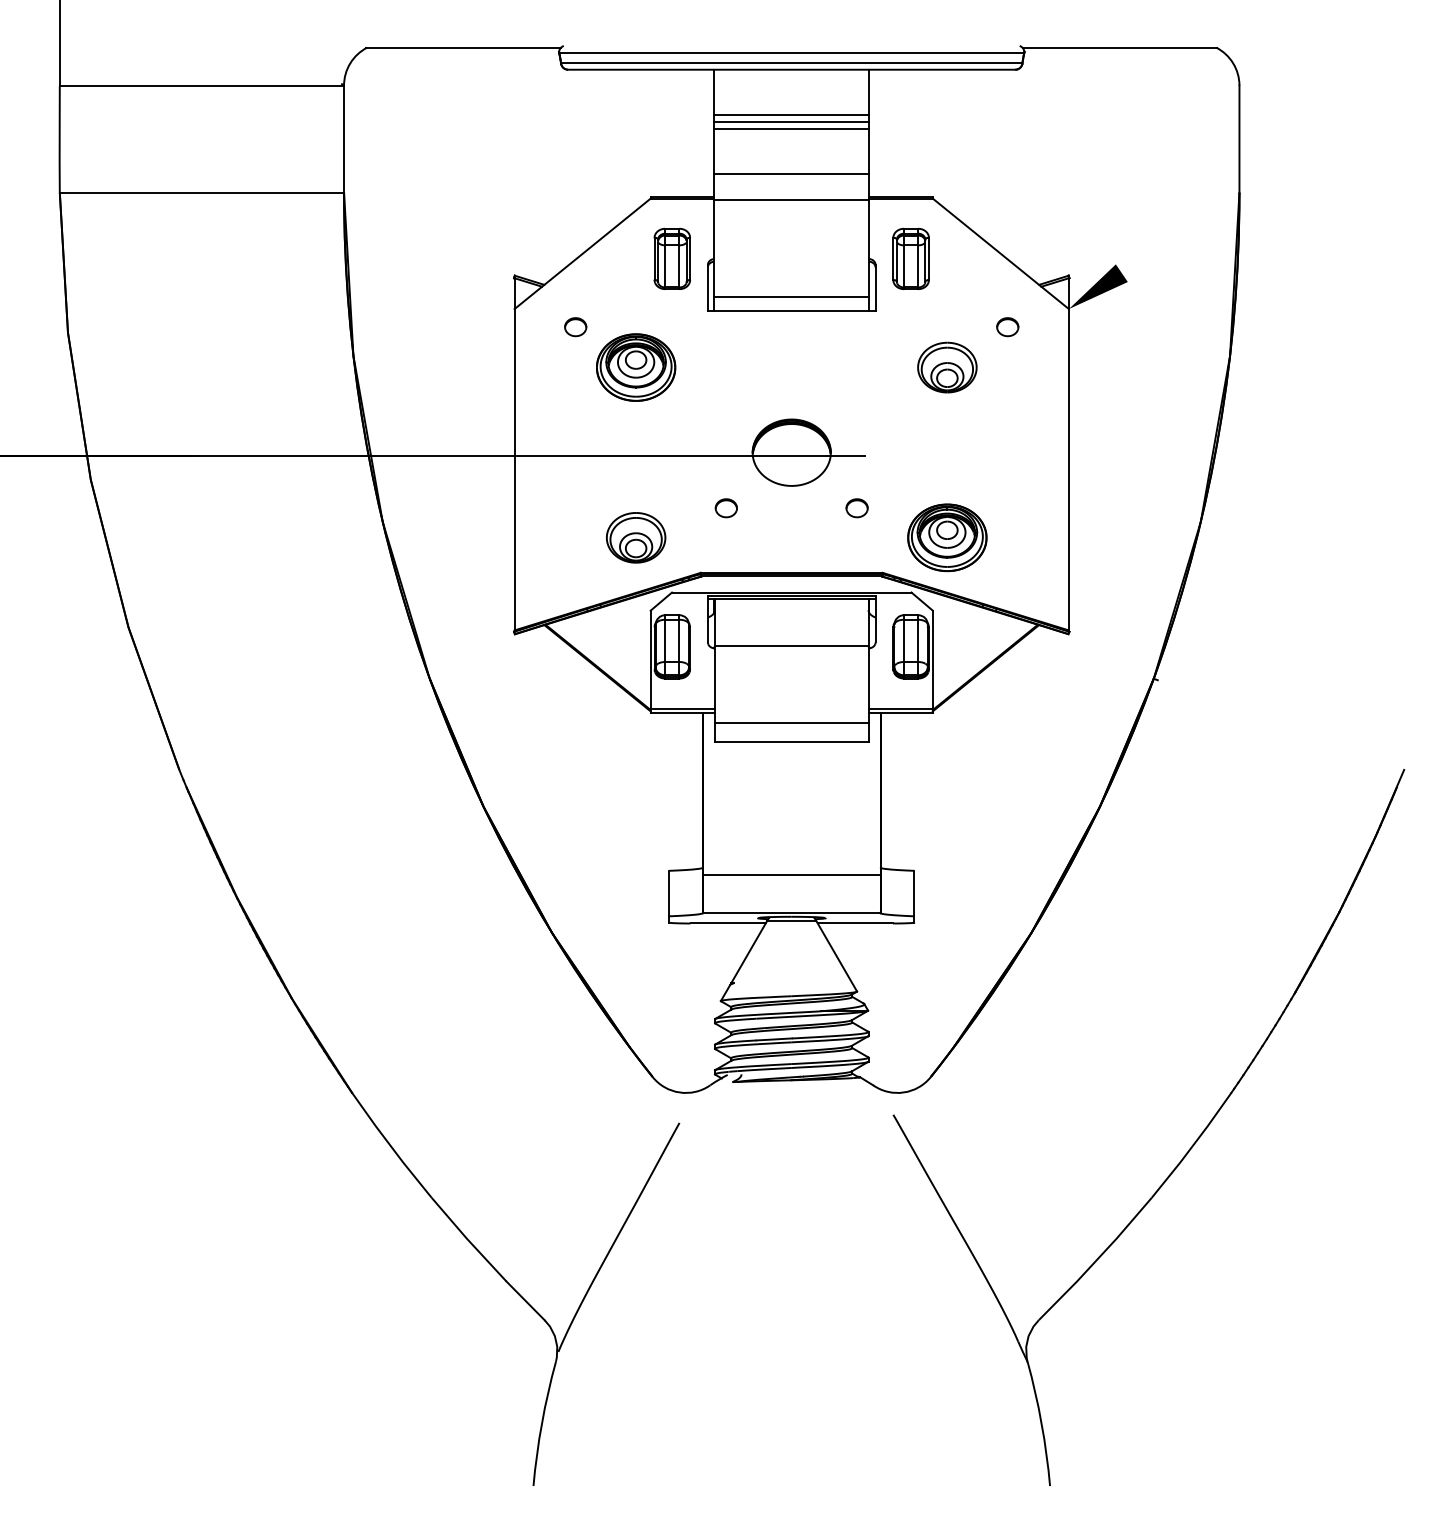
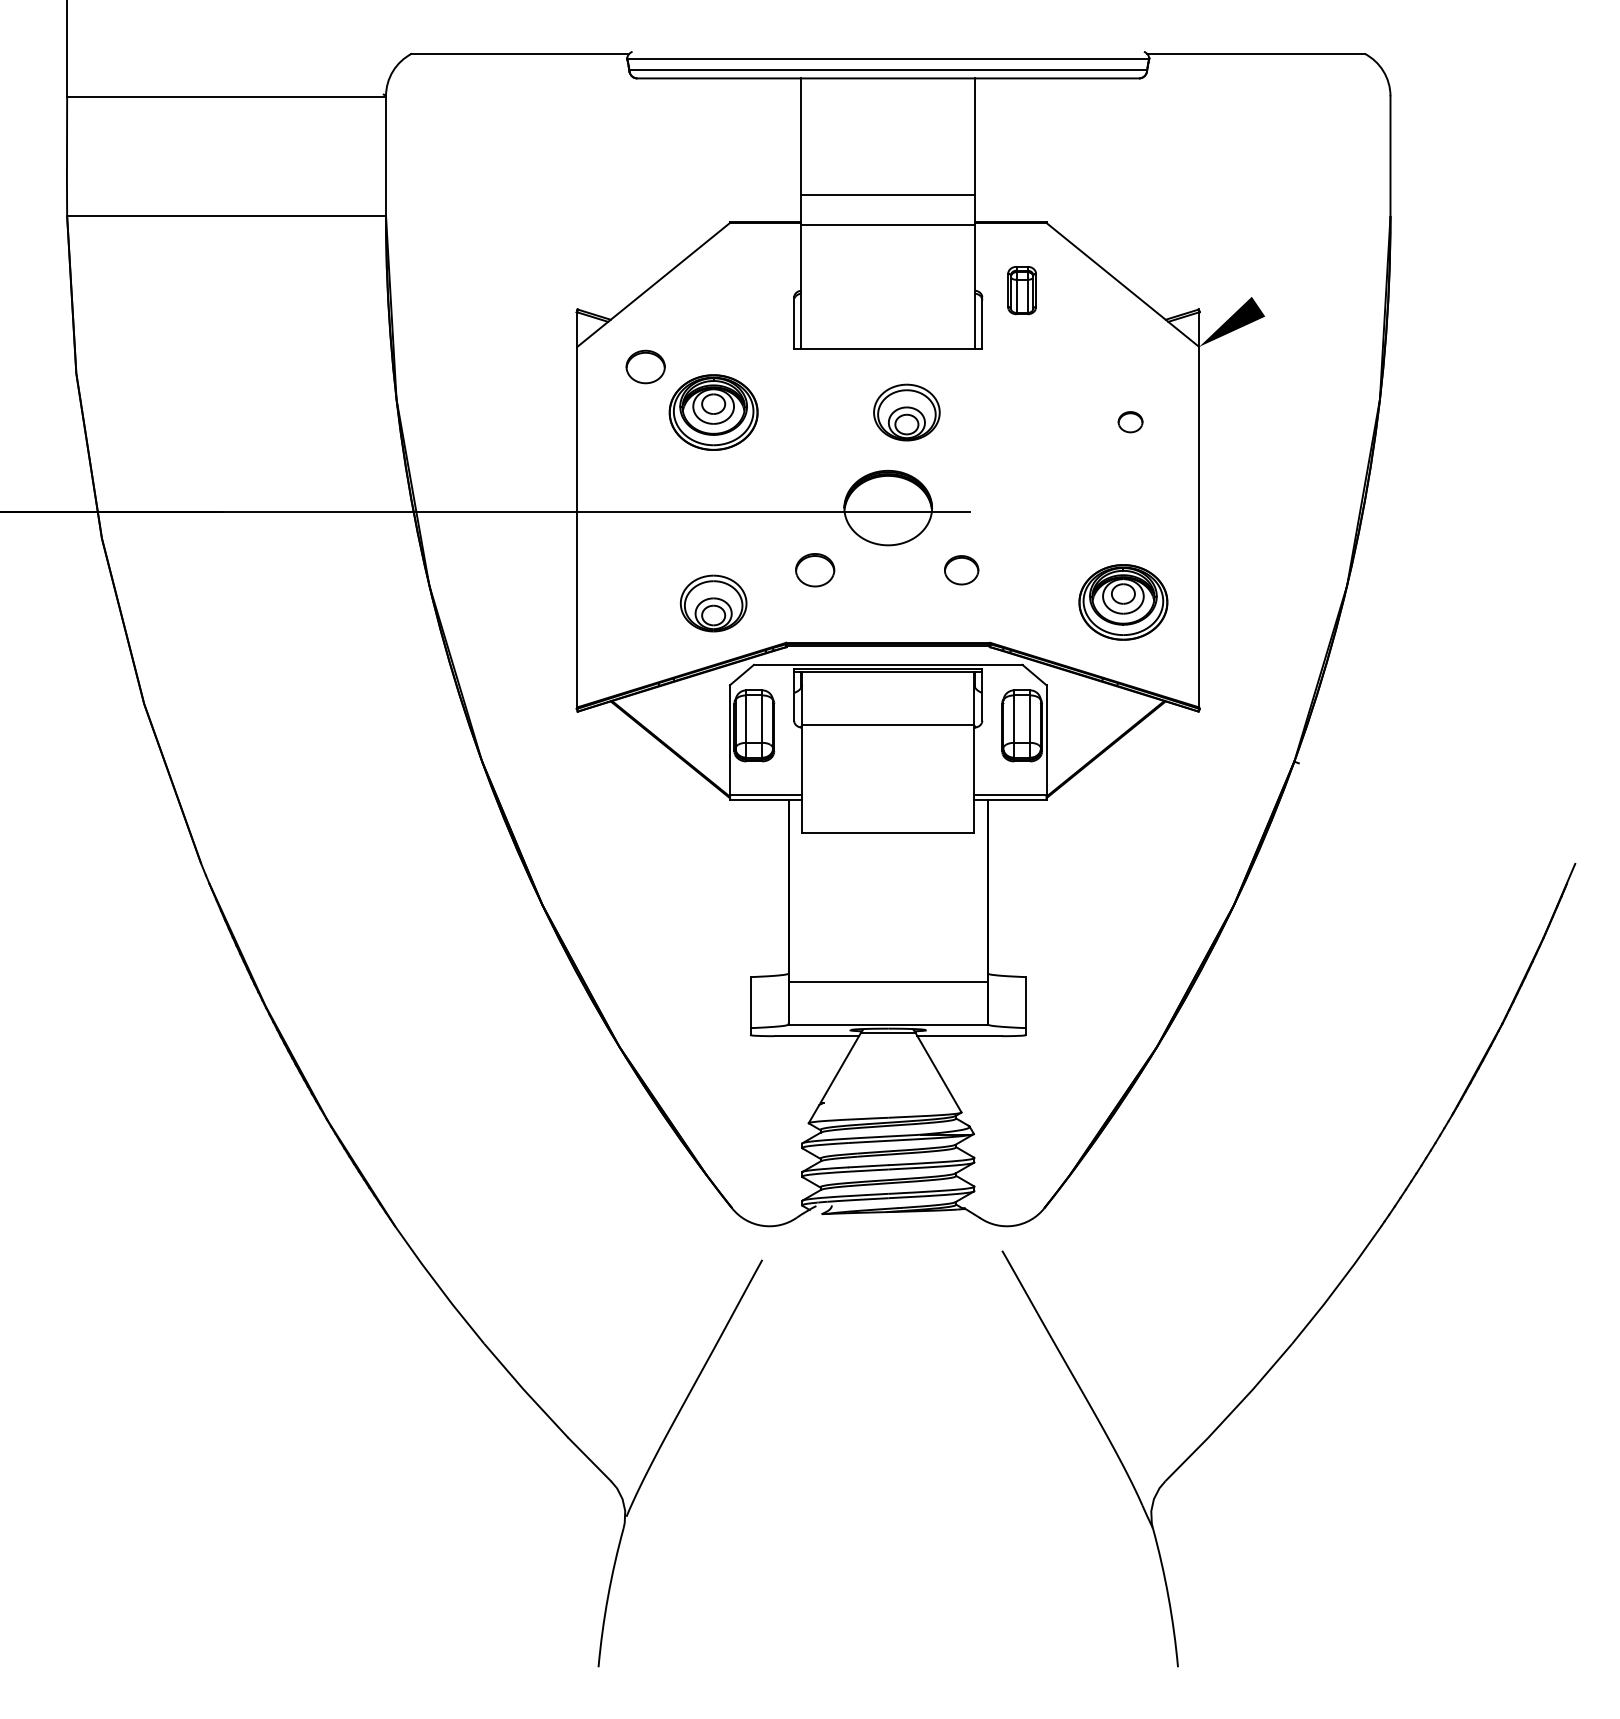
line: (791, 114) -> (887, 128), removed
line: (791, 121) -> (887, 136), removed
line: (791, 129) -> (887, 145), removed
part: (671, 258) -> (753, 290), removed
part: (910, 258) -> (1021, 290), size x0.7
line: (791, 297) -> (887, 333), removed
part: (575, 327) -> (645, 367), size x1.6
part: (1007, 327) -> (1130, 422), moved
part: (947, 367) -> (907, 412), moved
part: (725, 508) -> (813, 570), size x1.6
part: (856, 508) -> (960, 570), size x1.4
part: (947, 537) -> (1123, 602), moved
line: (791, 723) -> (887, 811), removed

